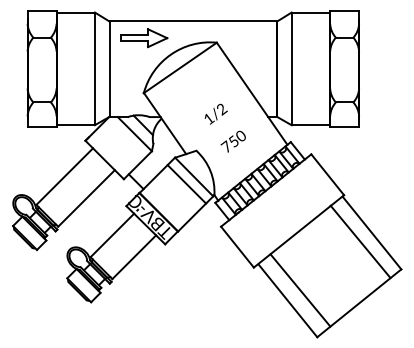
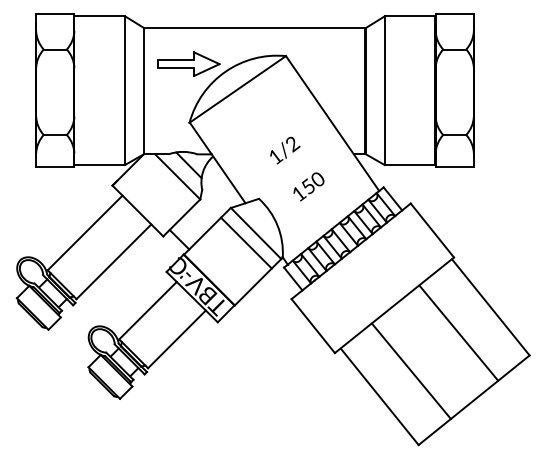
part: (143, 37) -> (188, 63), moved
text: (226, 145) -> (298, 192), 750 -> 150
line: (360, 241) -> (458, 332), moved
line: (299, 289) -> (410, 370), moved

